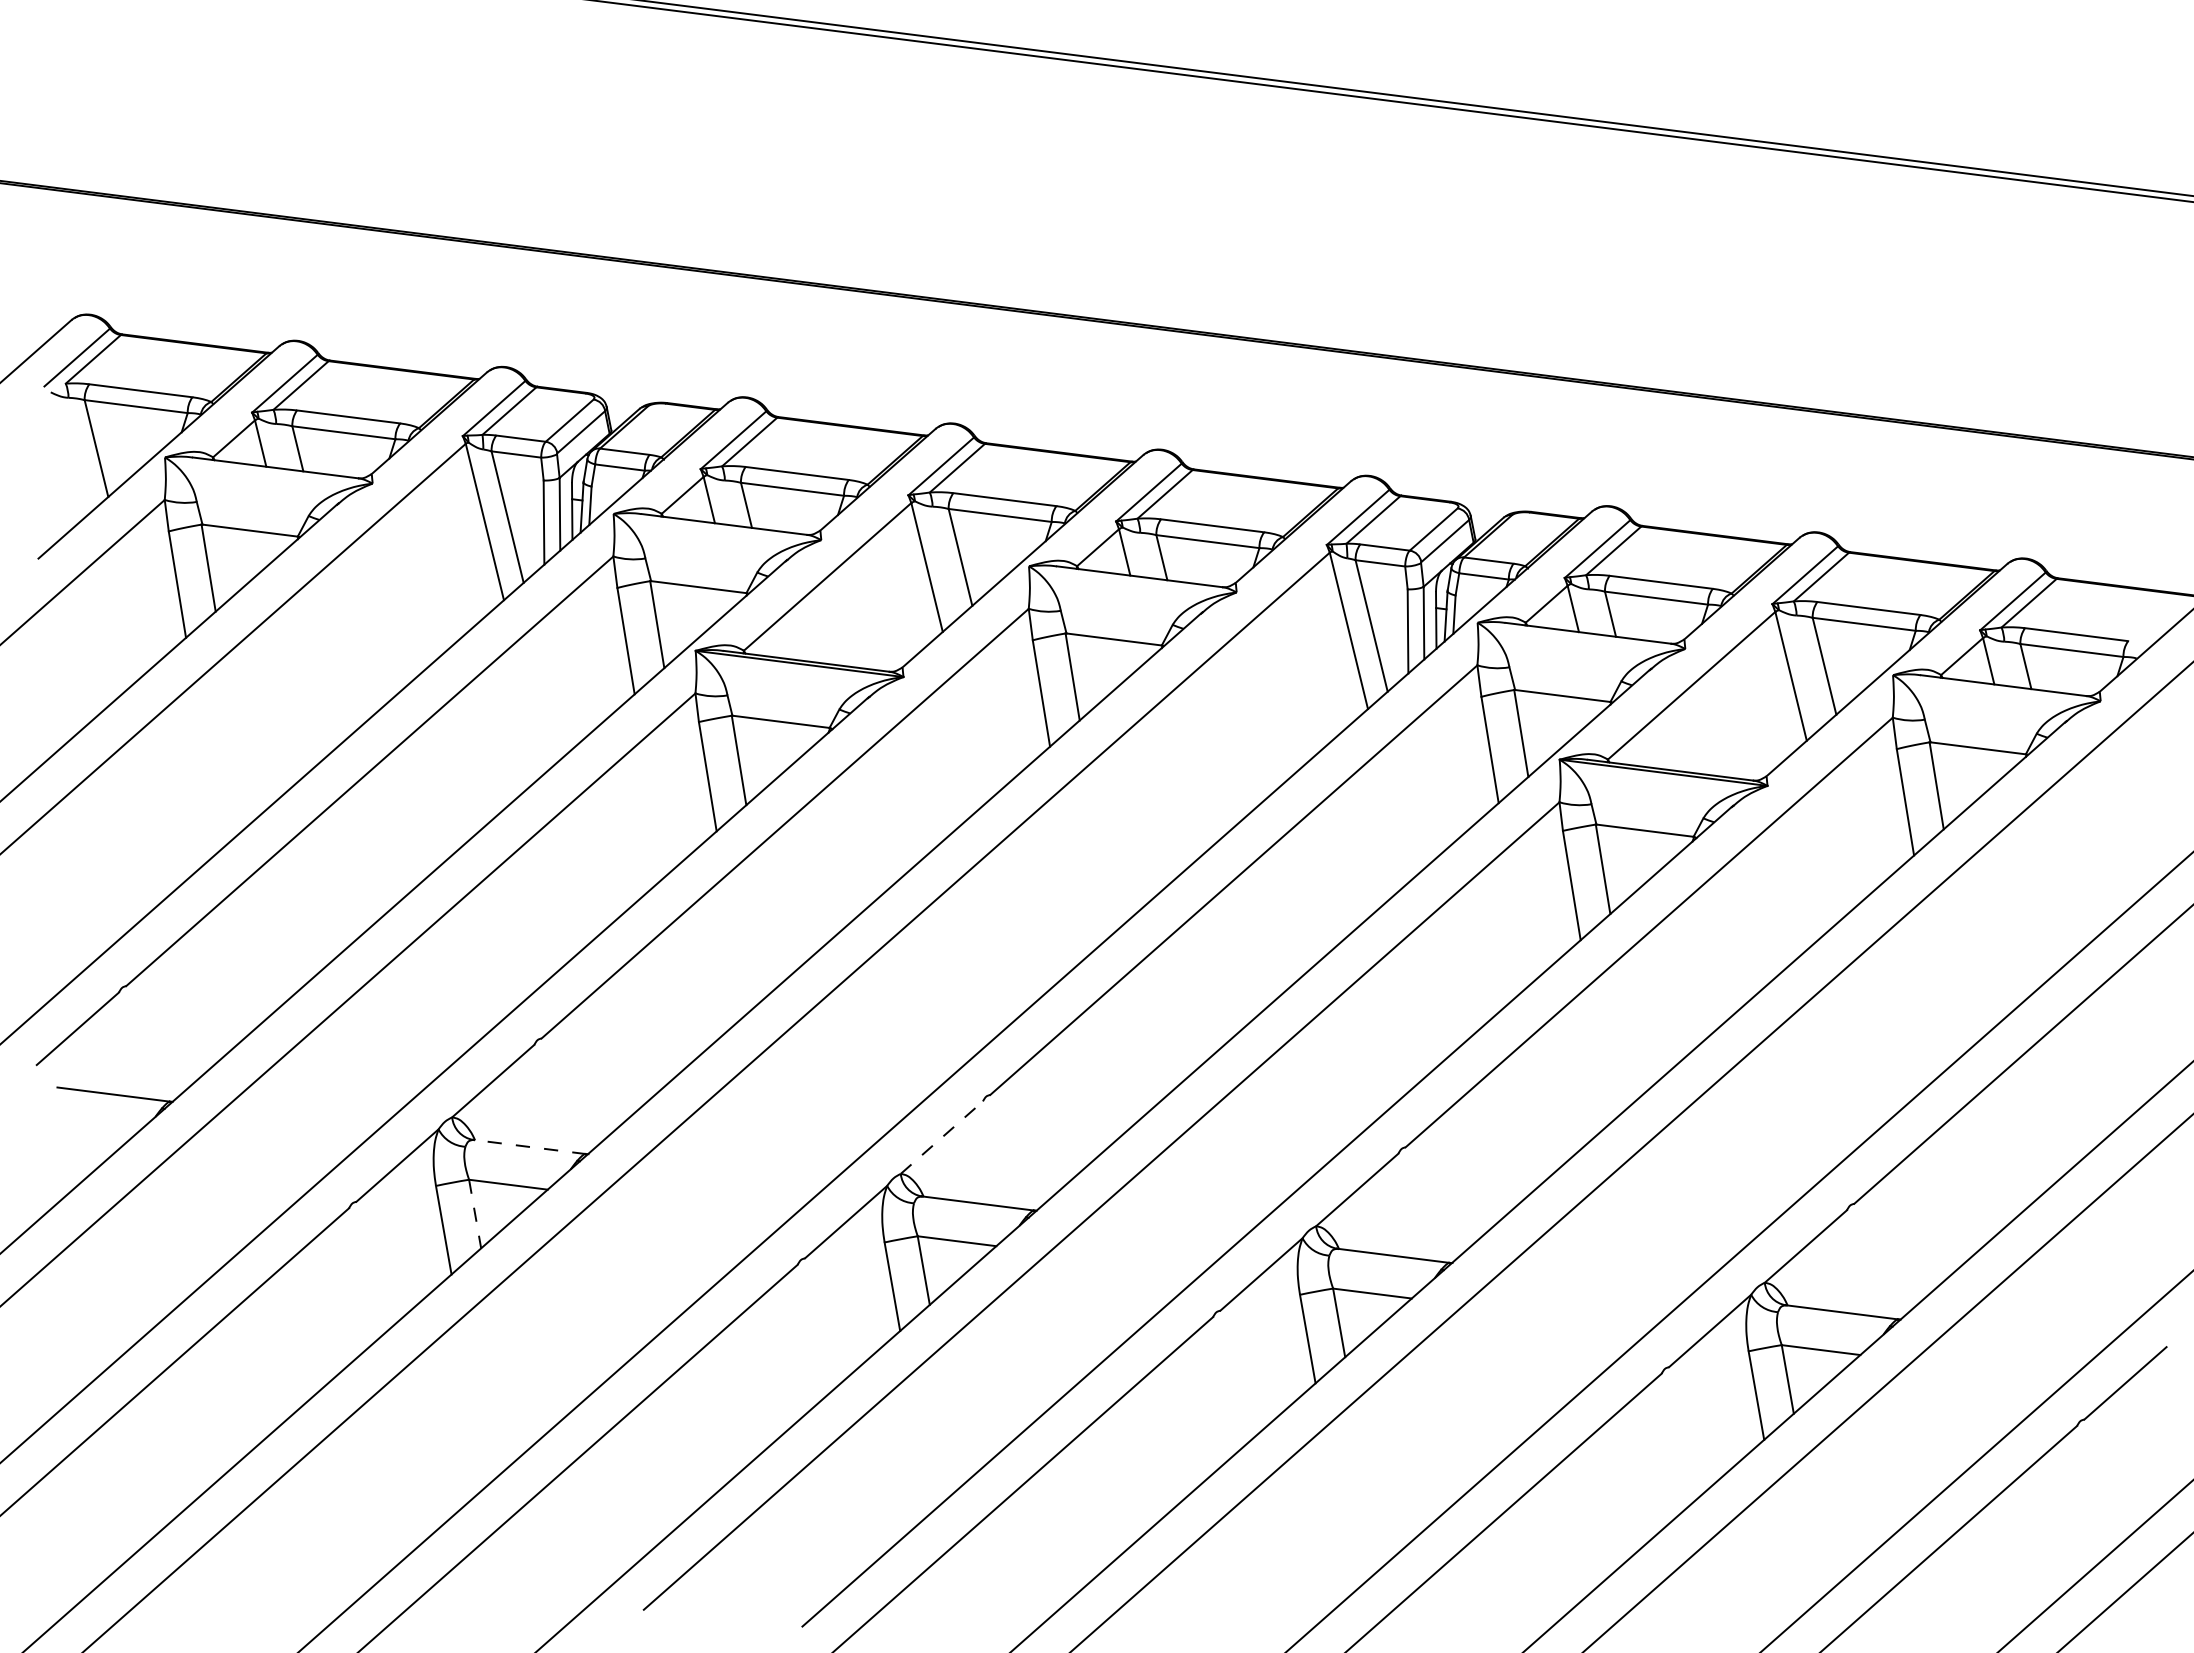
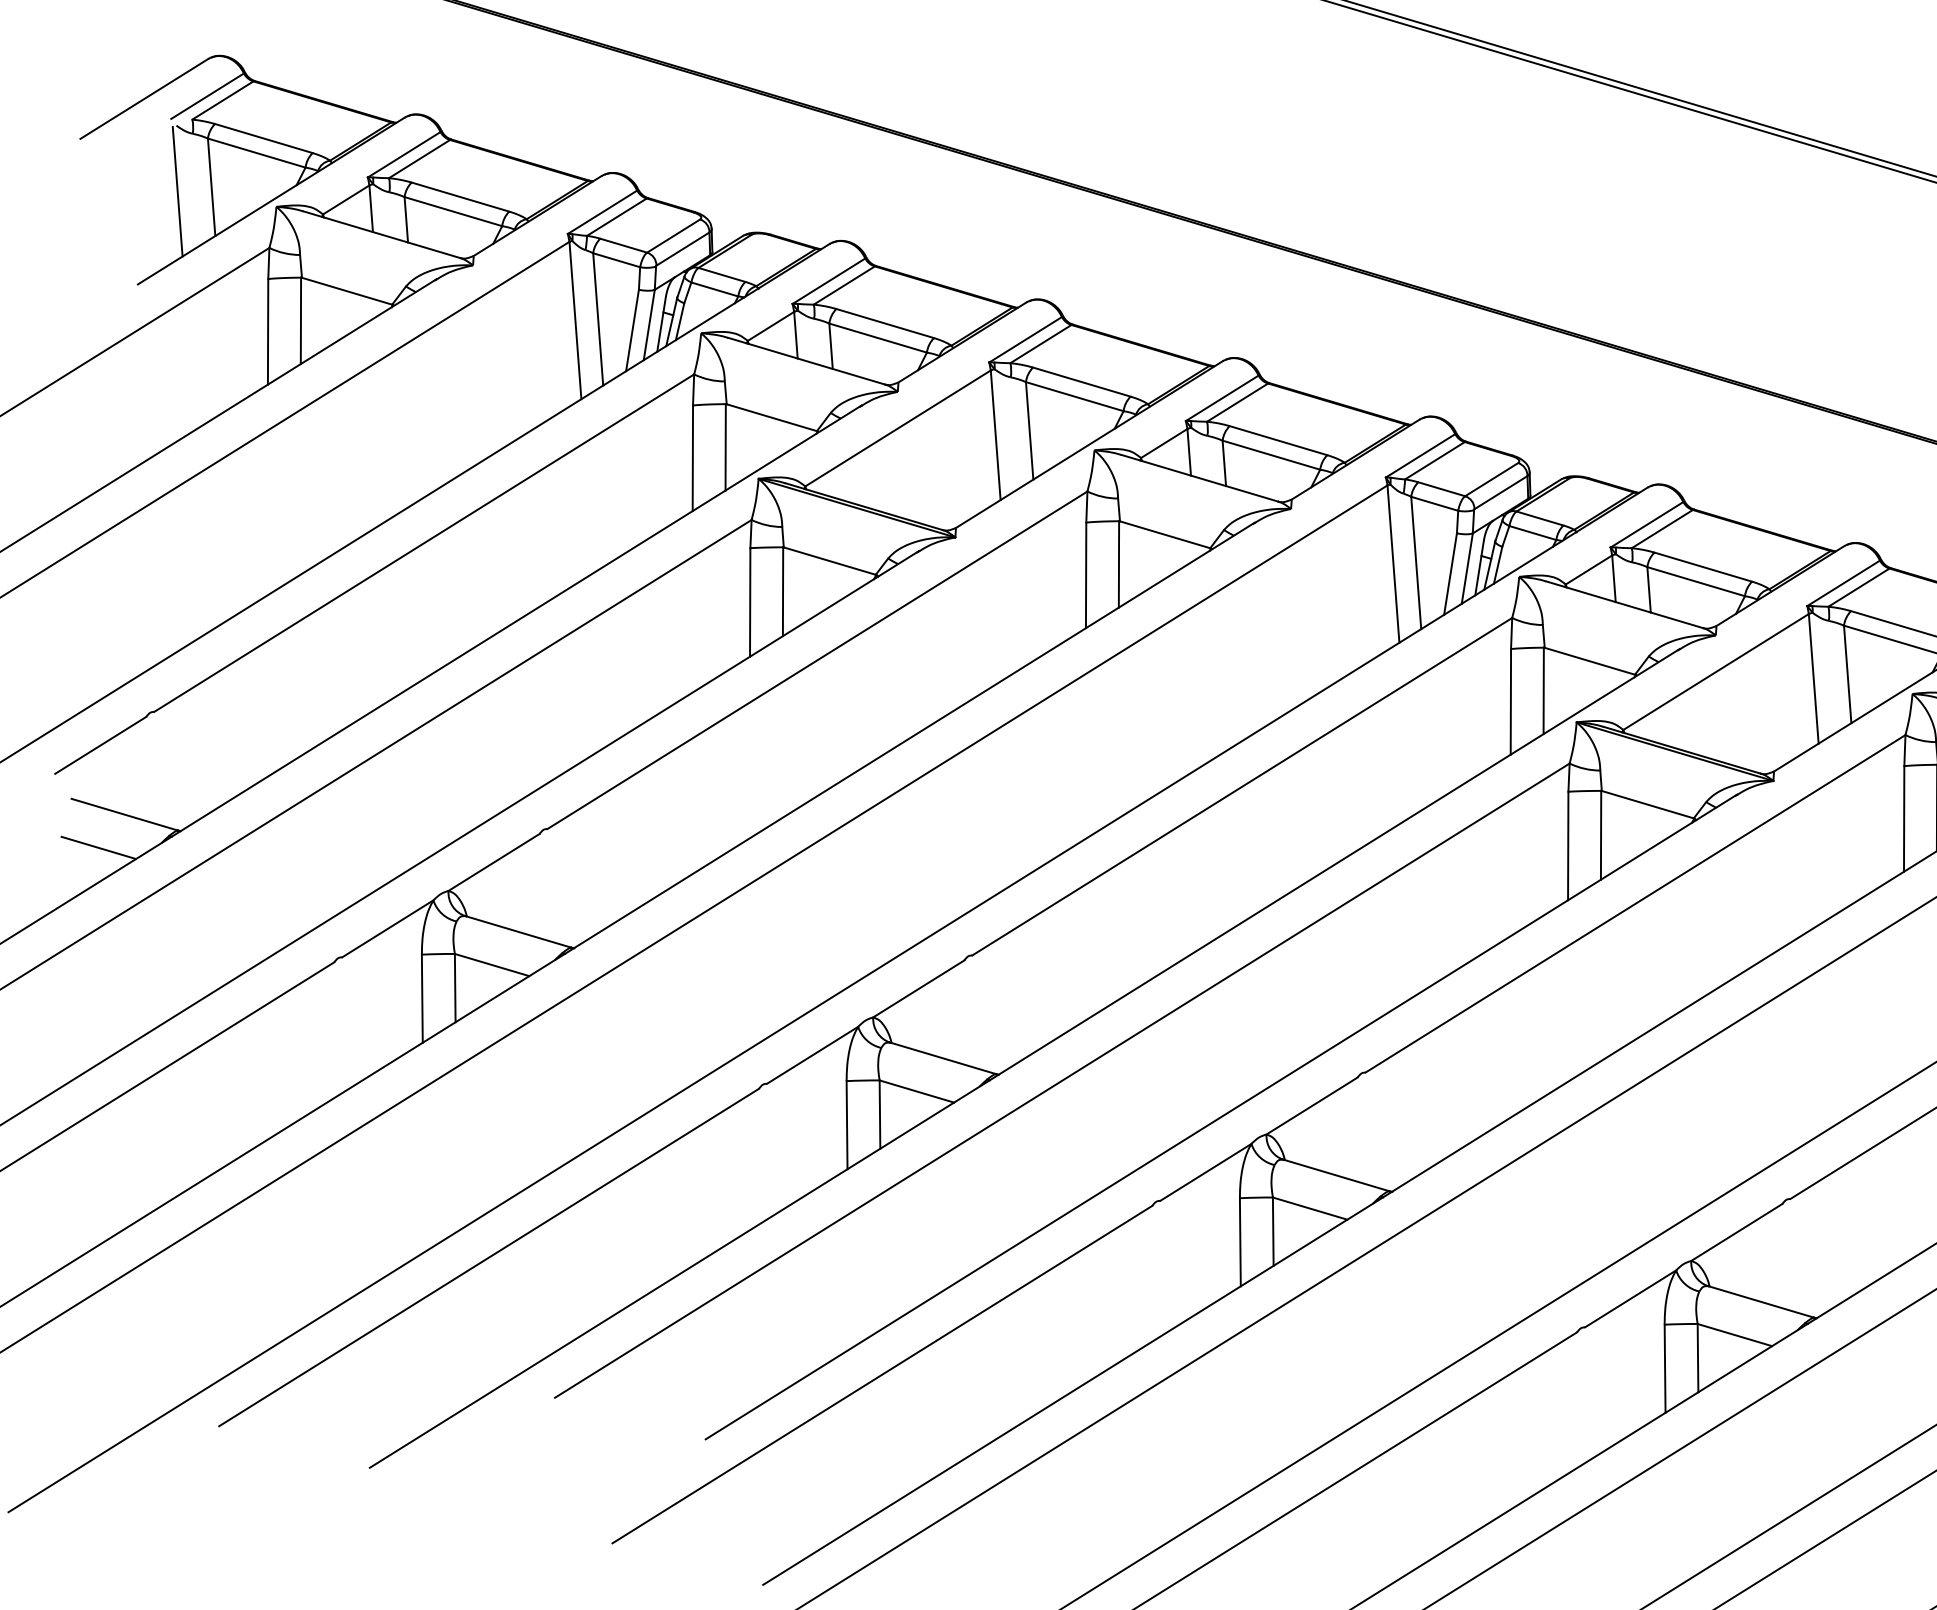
line: (62, 458) -> (177, 191), added
line: (92, 1132) -> (98, 847), added
line: (941, 1137) -> (918, 988), dashed -> solid
line: (529, 1146) -> (518, 931), dashed -> solid
line: (475, 1214) -> (455, 988), dashed -> solid

